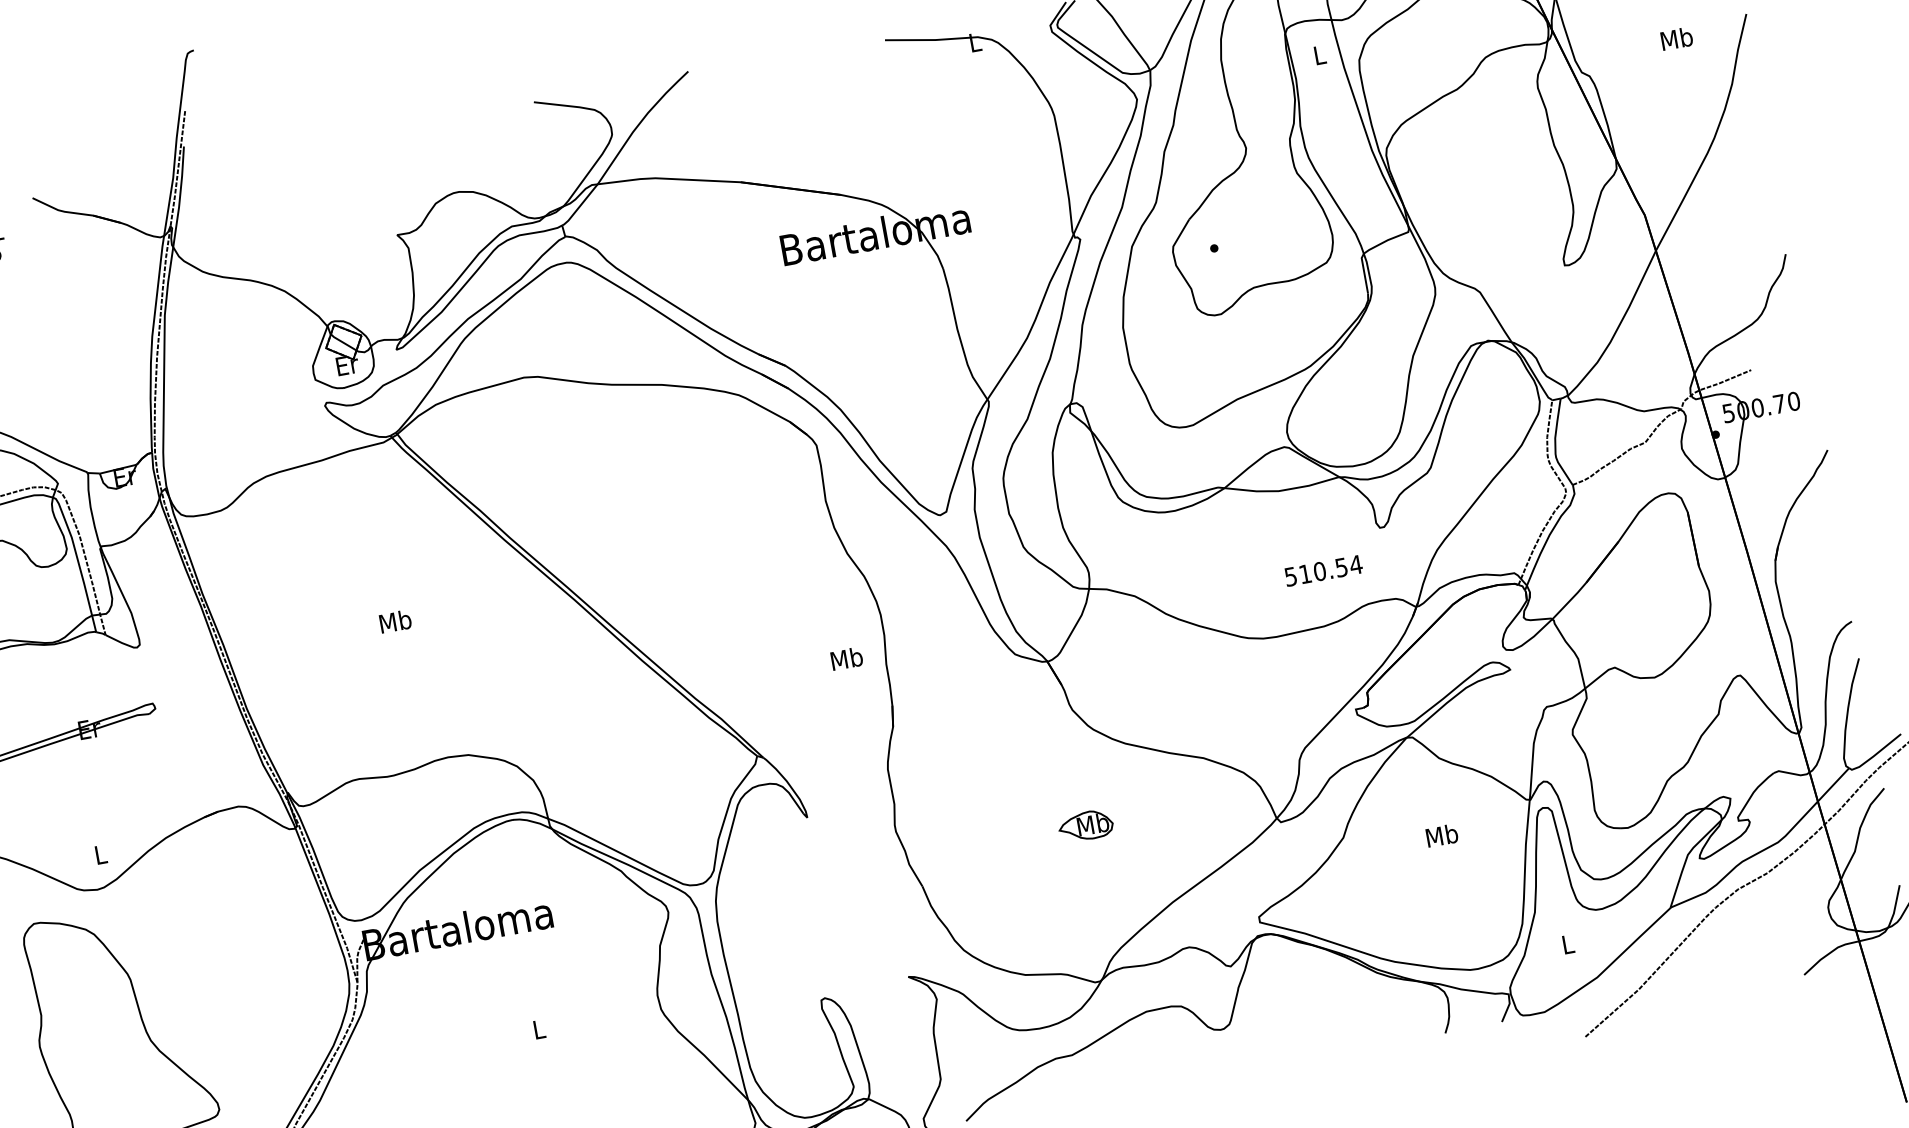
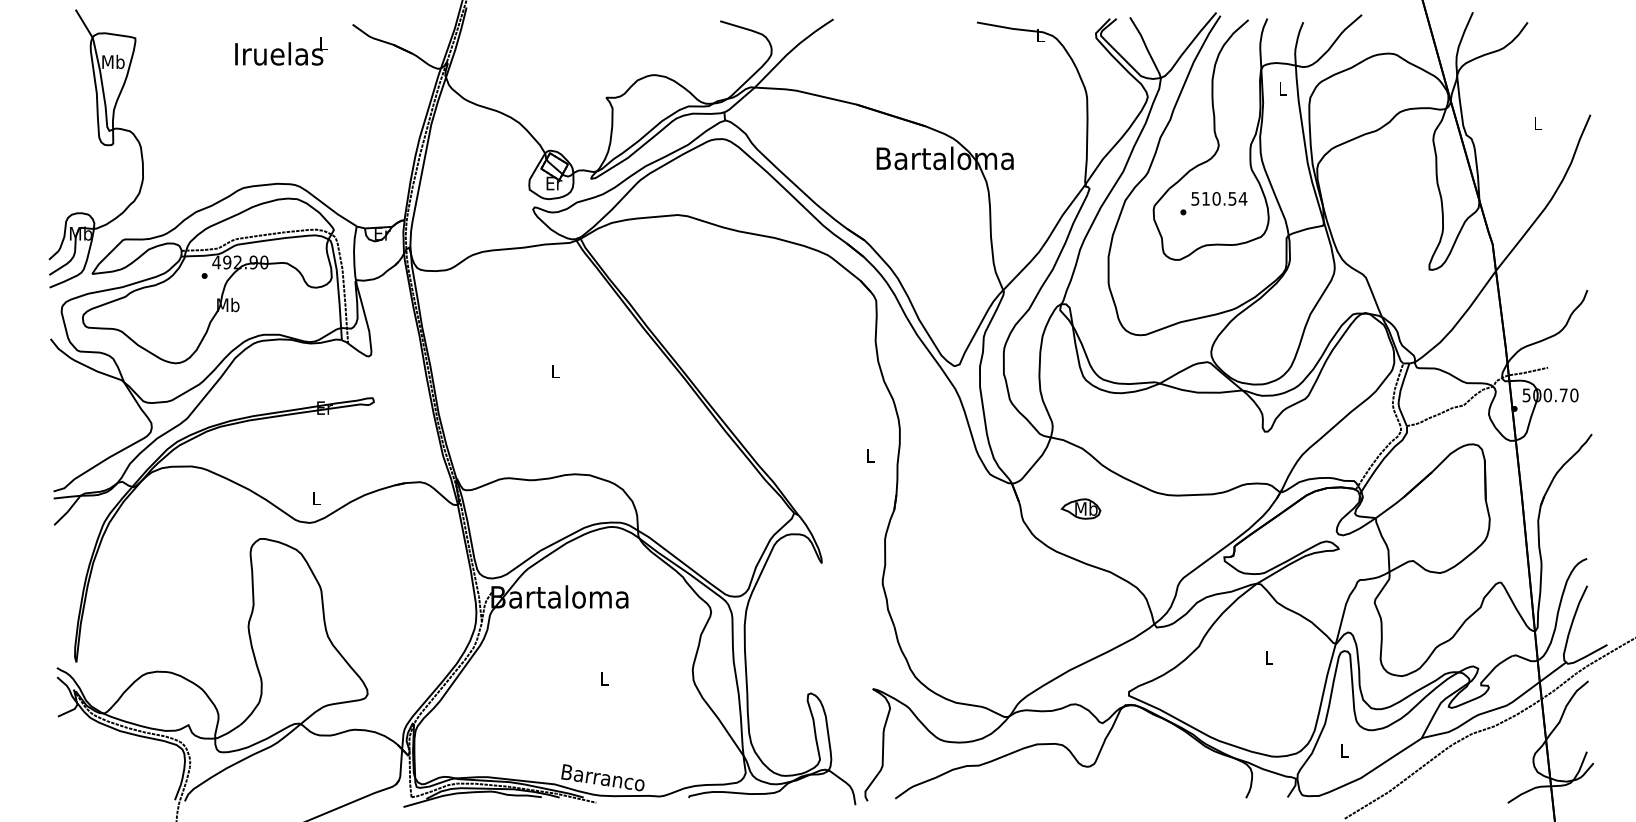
text: (1677, 38) -> (1538, 123), Mb -> L
text: (1323, 570) -> (1219, 198), moved
text: (395, 621) -> (555, 371), Mb -> L
text: (847, 658) -> (870, 455), Mb -> L
part: (1084, 825) -> (1080, 508), moved
text: (1442, 835) -> (1269, 657), Mb -> L

